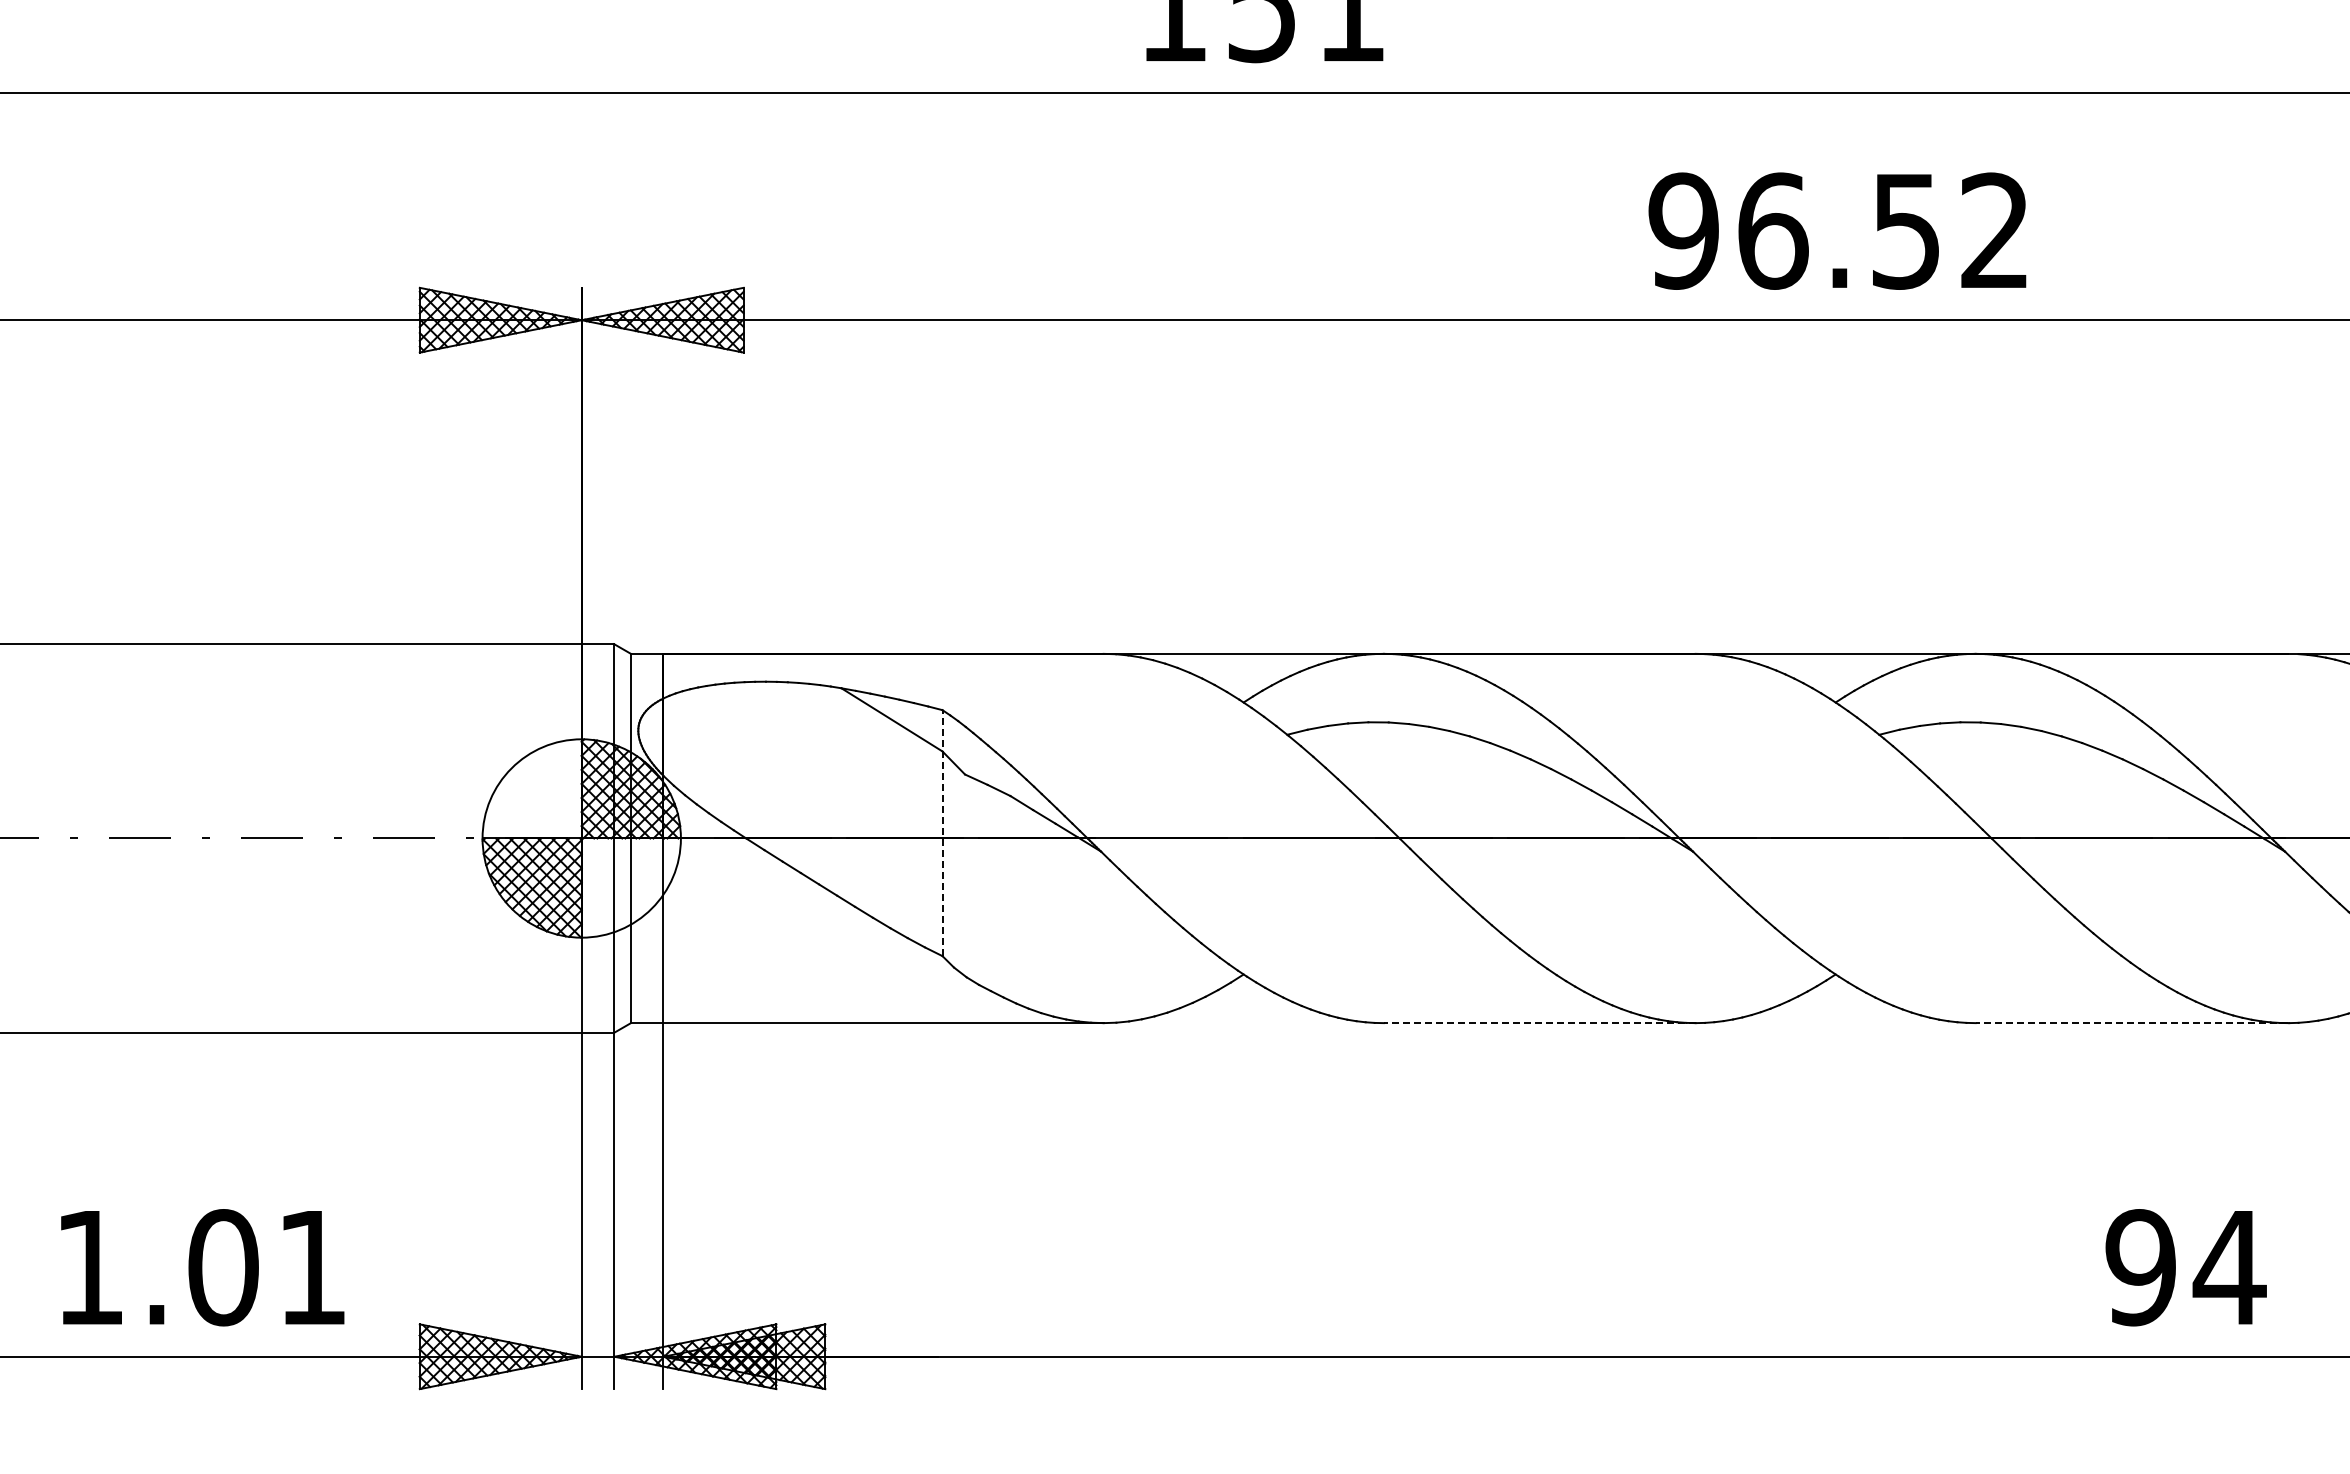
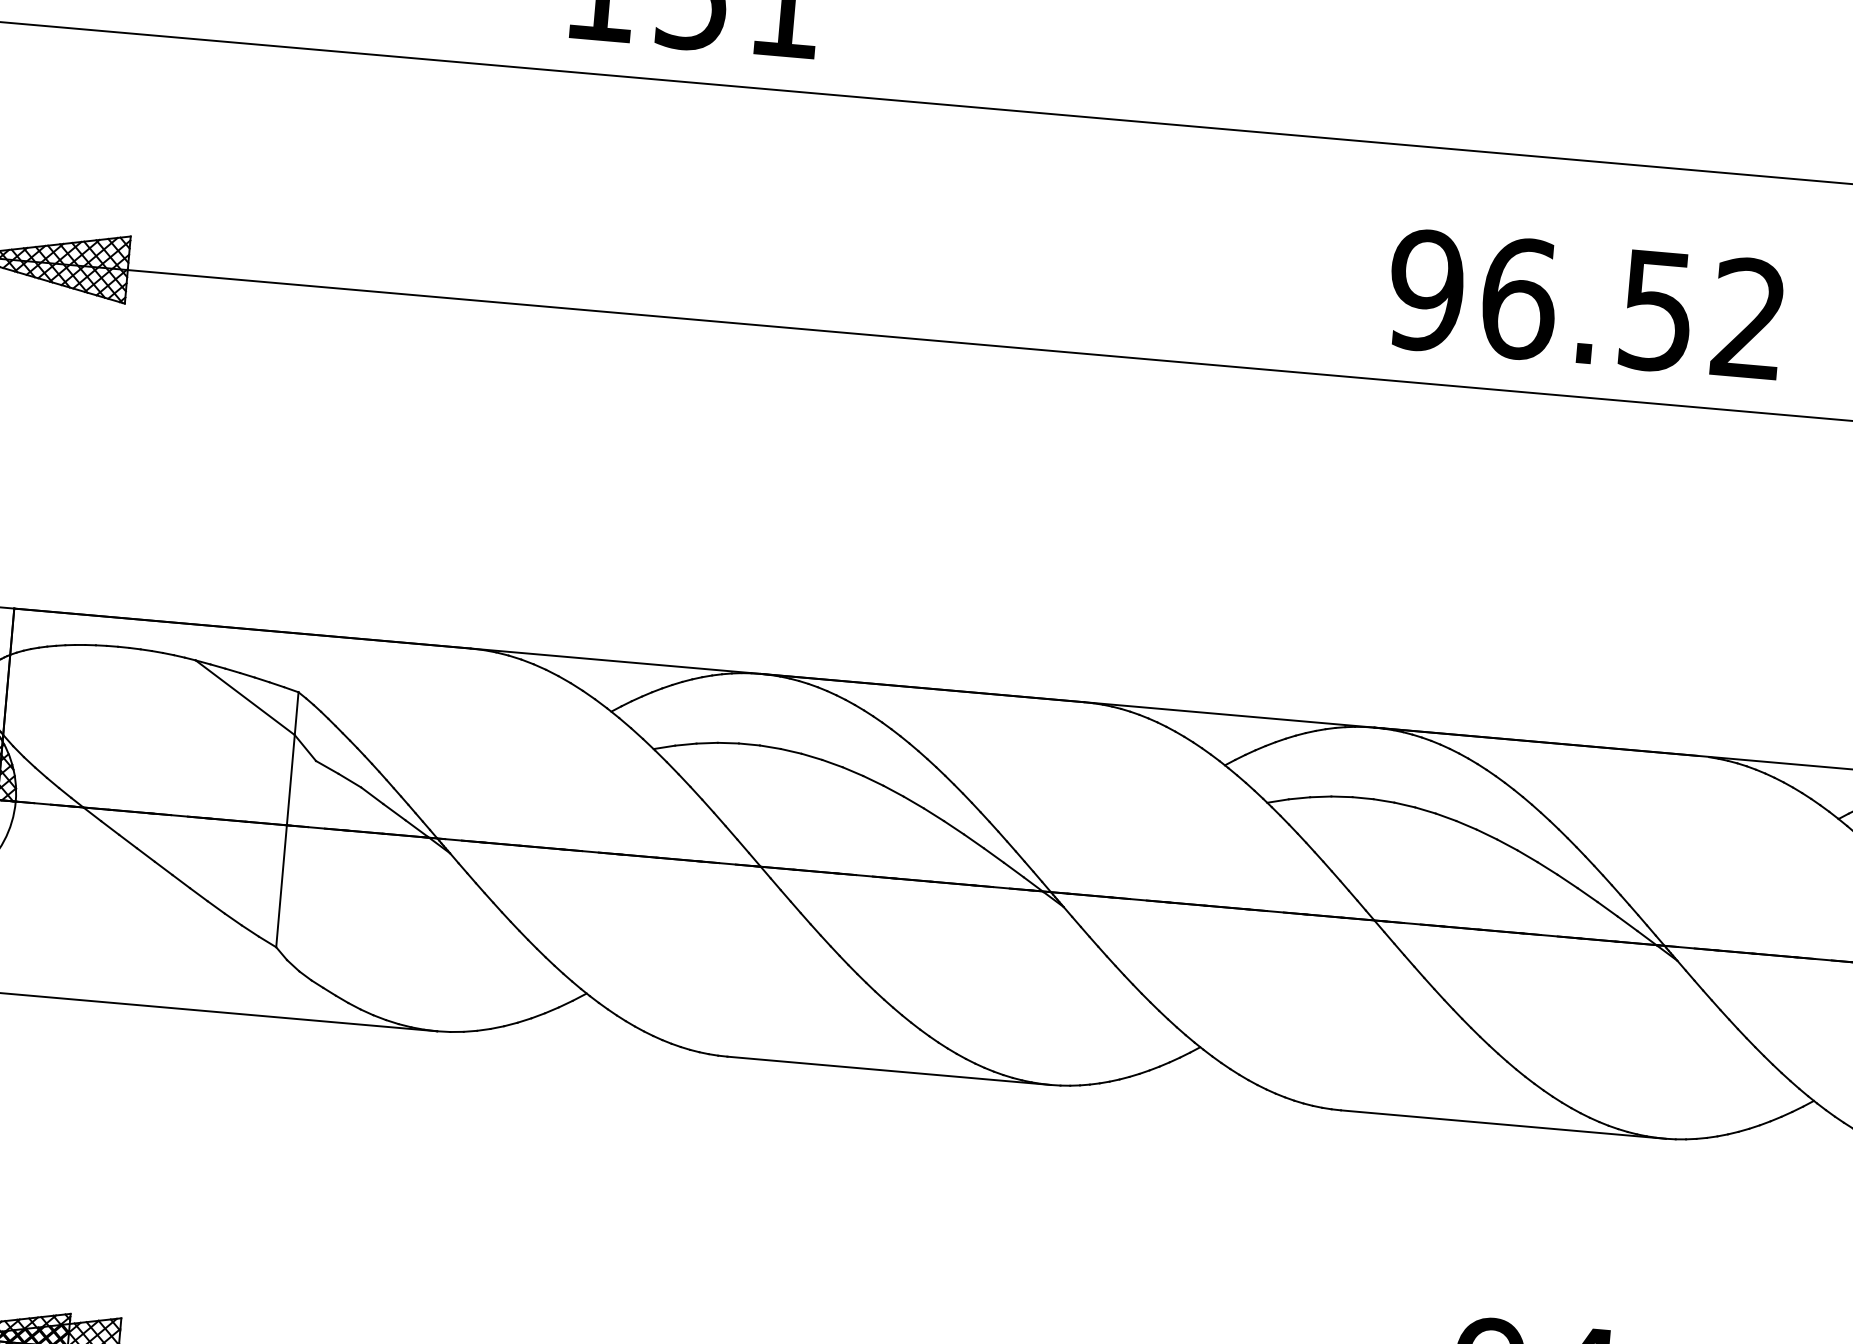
text: (1837, 230) -> (1585, 303), moved
line: (942, 833) -> (287, 820), dashed -> solid
line: (1539, 1023) -> (888, 1071), dashed -> solid
line: (2131, 1023) -> (1502, 1124), dashed -> solid

